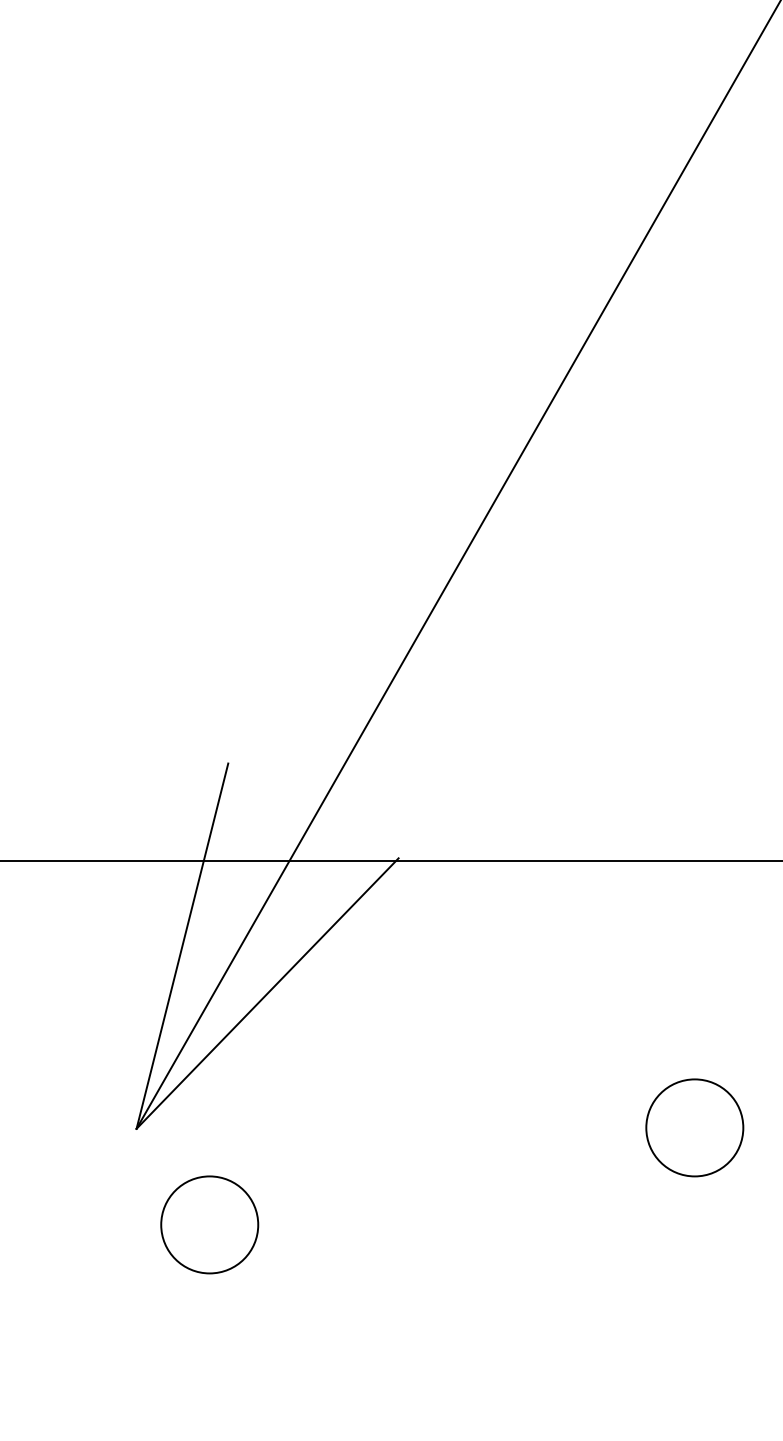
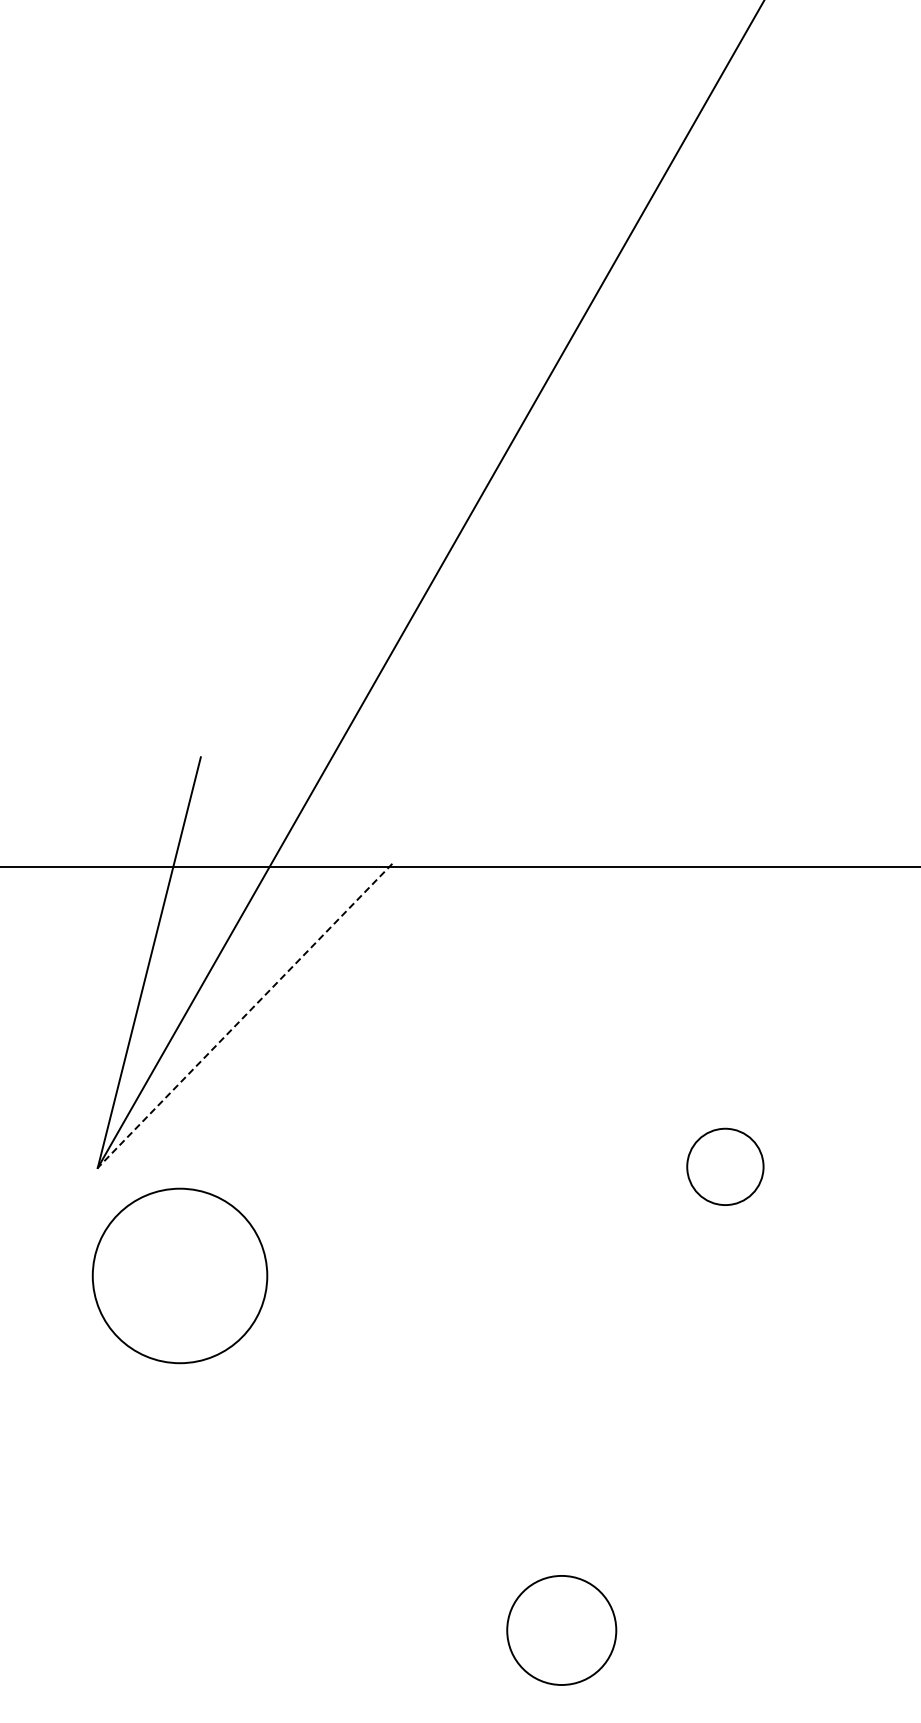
line: (267, 993) -> (245, 1015), solid -> dashed
circle: (694, 1127) -> (725, 1166), size x0.7
circle: (209, 1224) -> (179, 1275), size x1.6

